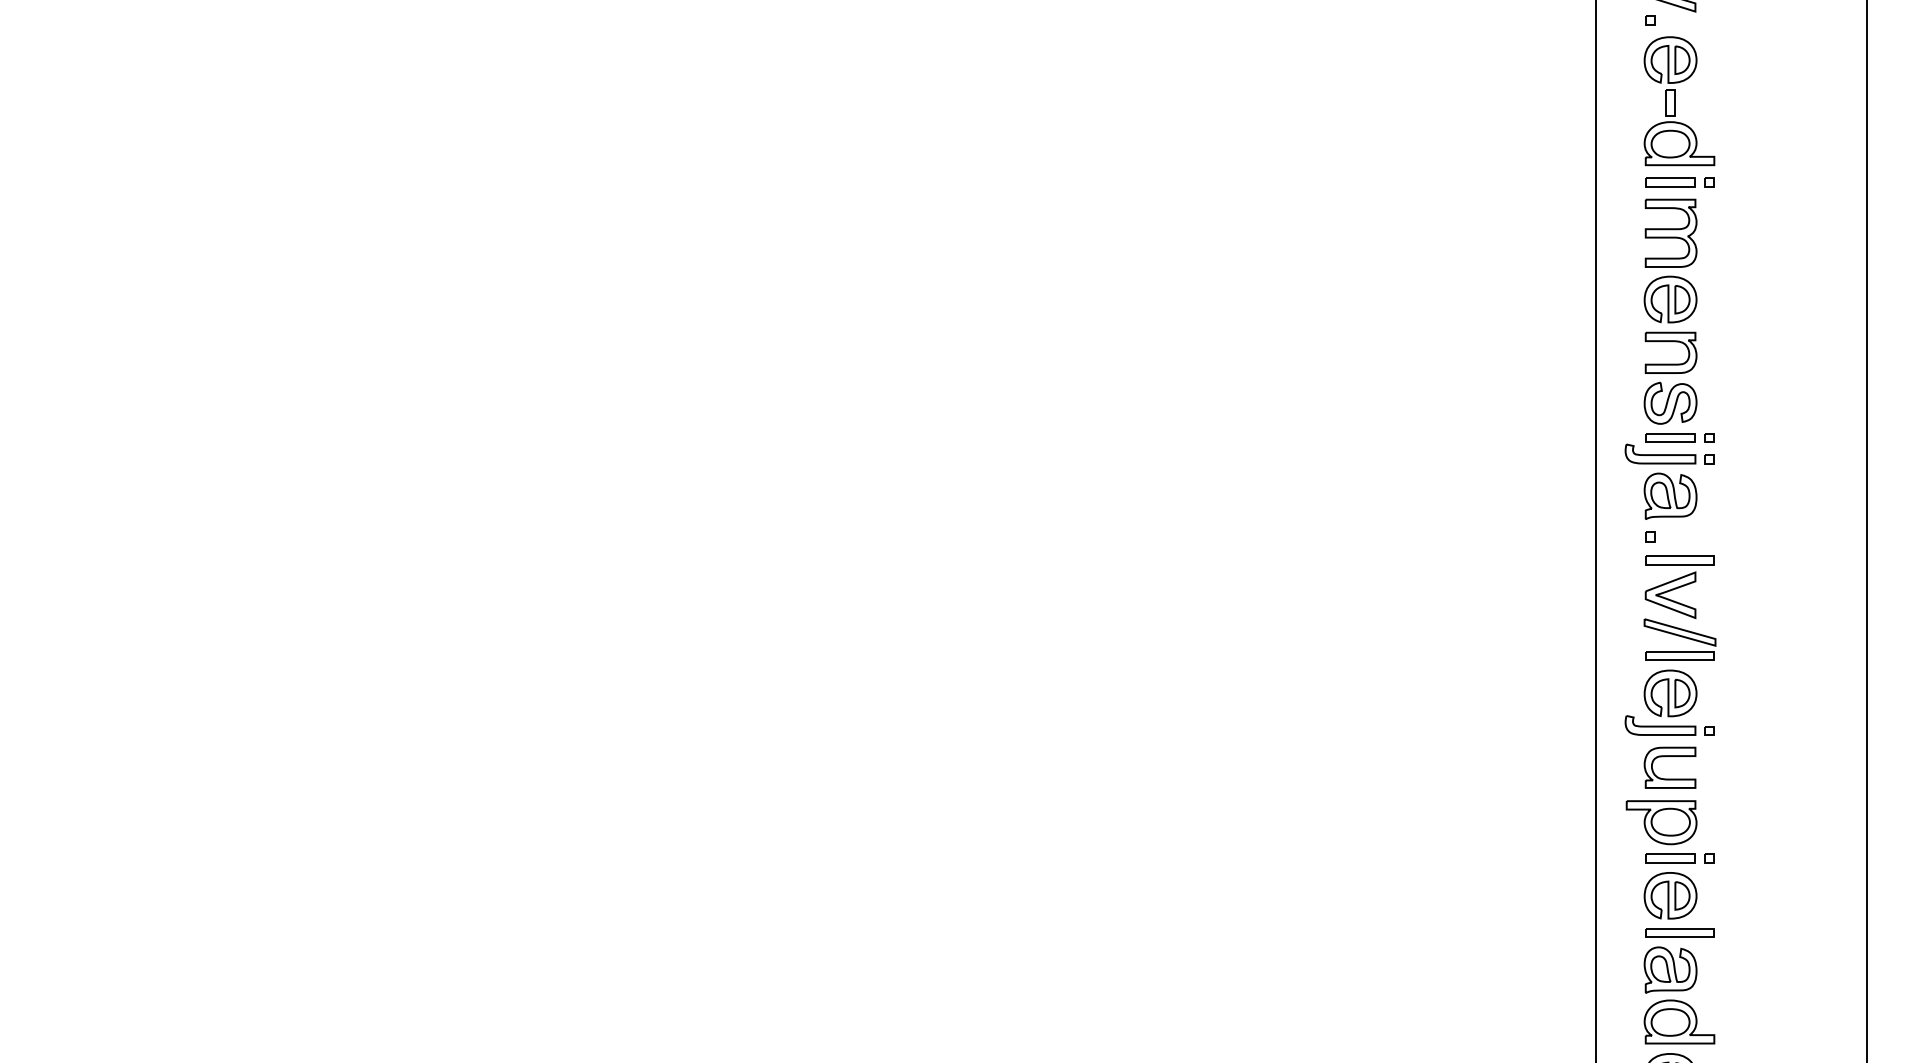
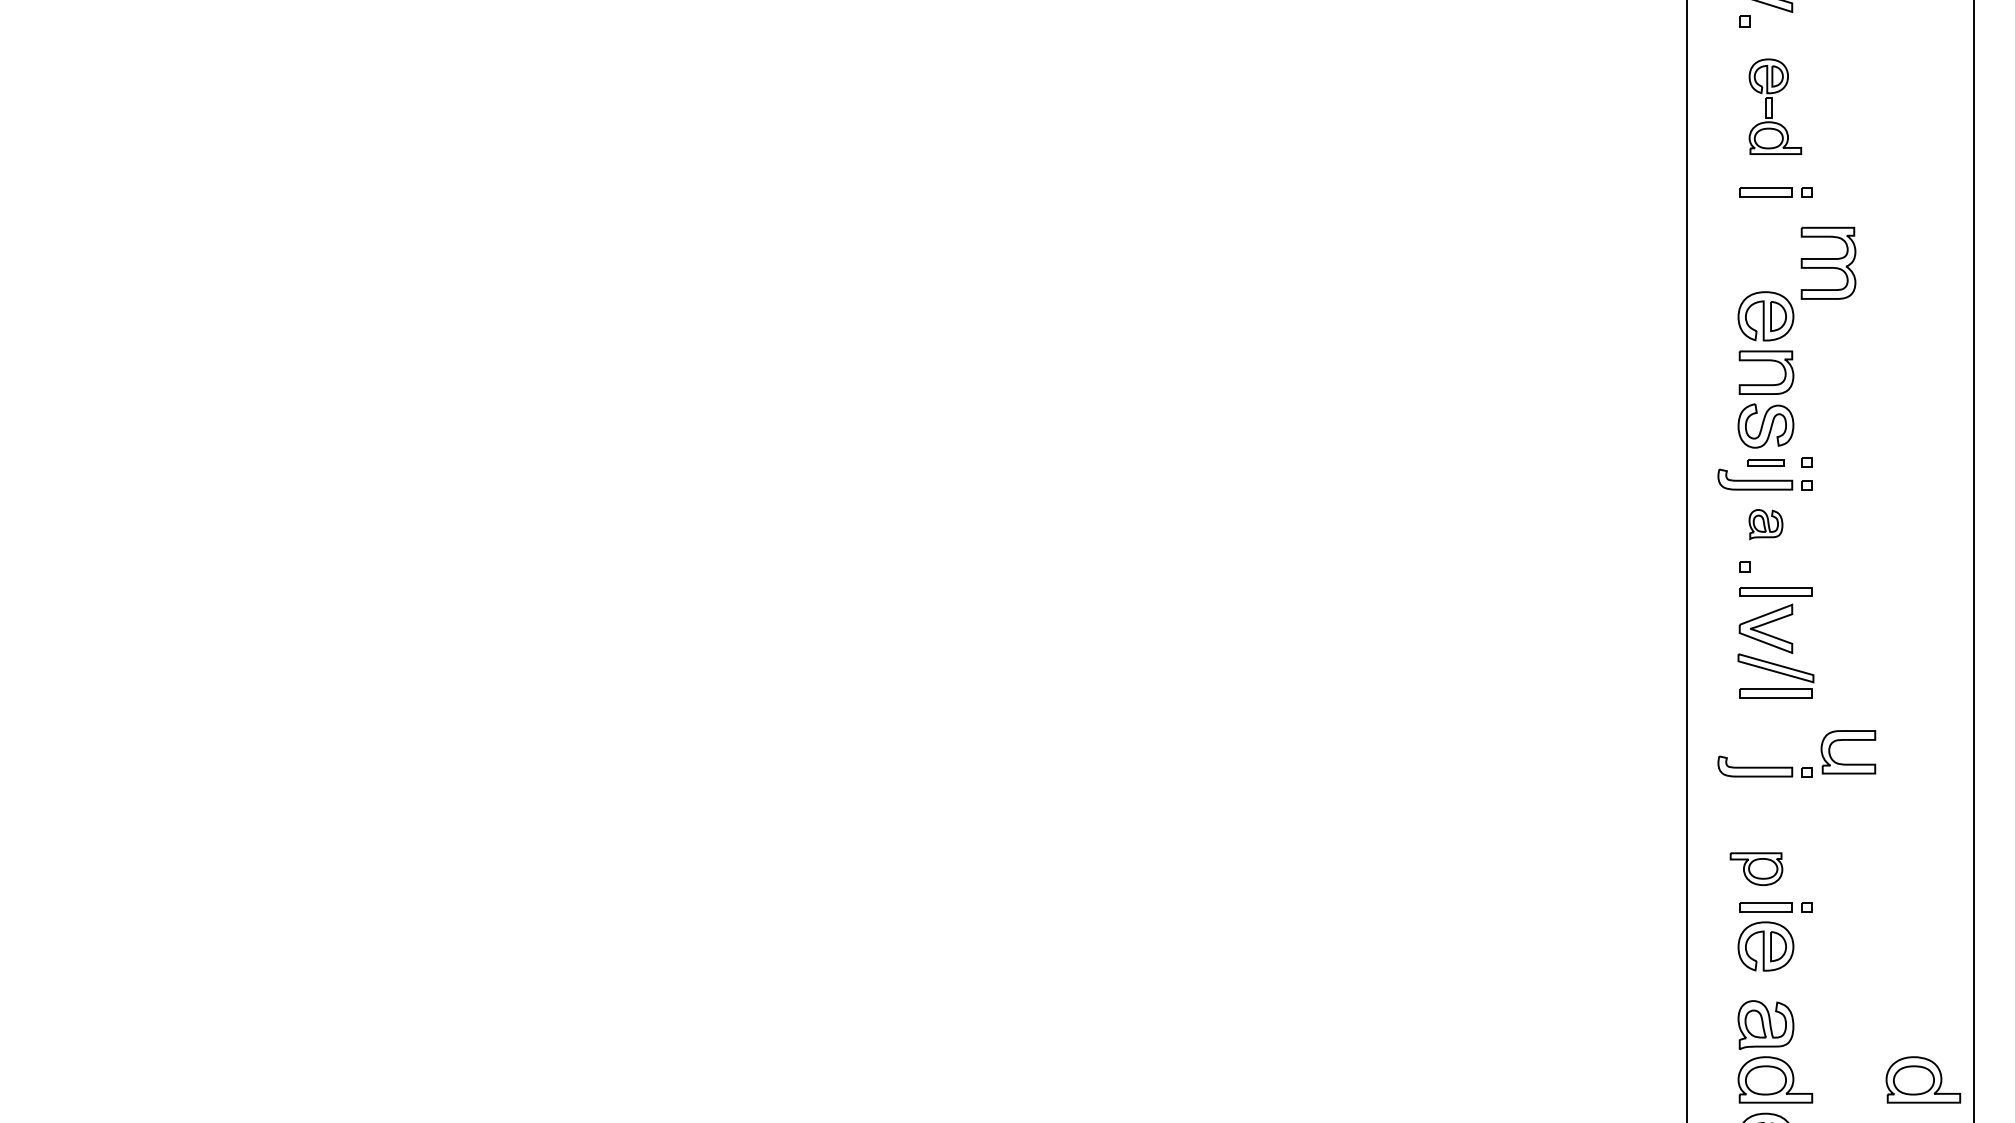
part: (1679, 101) -> (1775, 106), size x0.7
part: (1671, 232) -> (1828, 262), moved
part: (1670, 437) -> (1765, 462), size x0.7
part: (1670, 496) -> (1765, 524), size x0.6
part: (1670, 693) -> (1765, 732), removed
part: (1670, 778) -> (1848, 763), moved
part: (1661, 821) -> (1756, 868), size x0.7
part: (1679, 932) -> (1775, 985), removed
part: (1819, 1021) -> (1923, 1079), added

